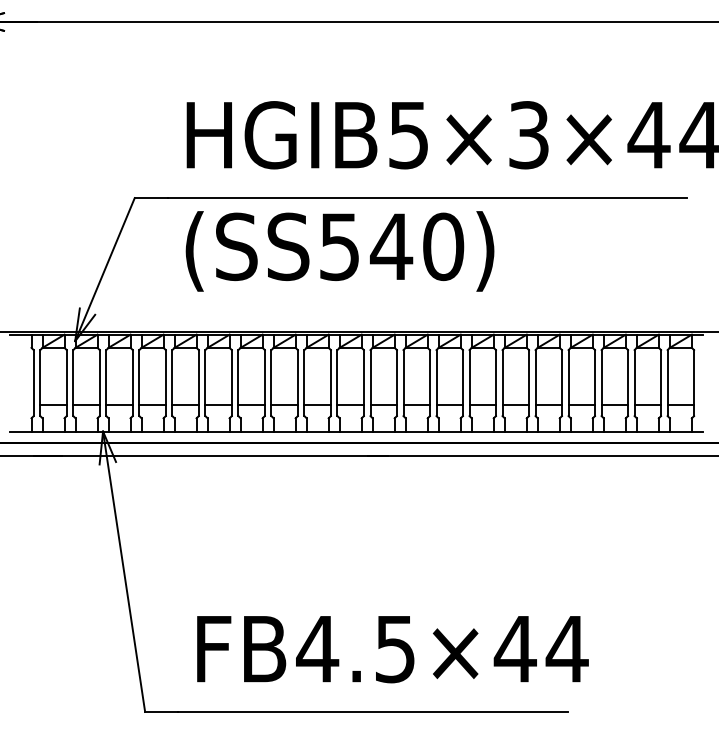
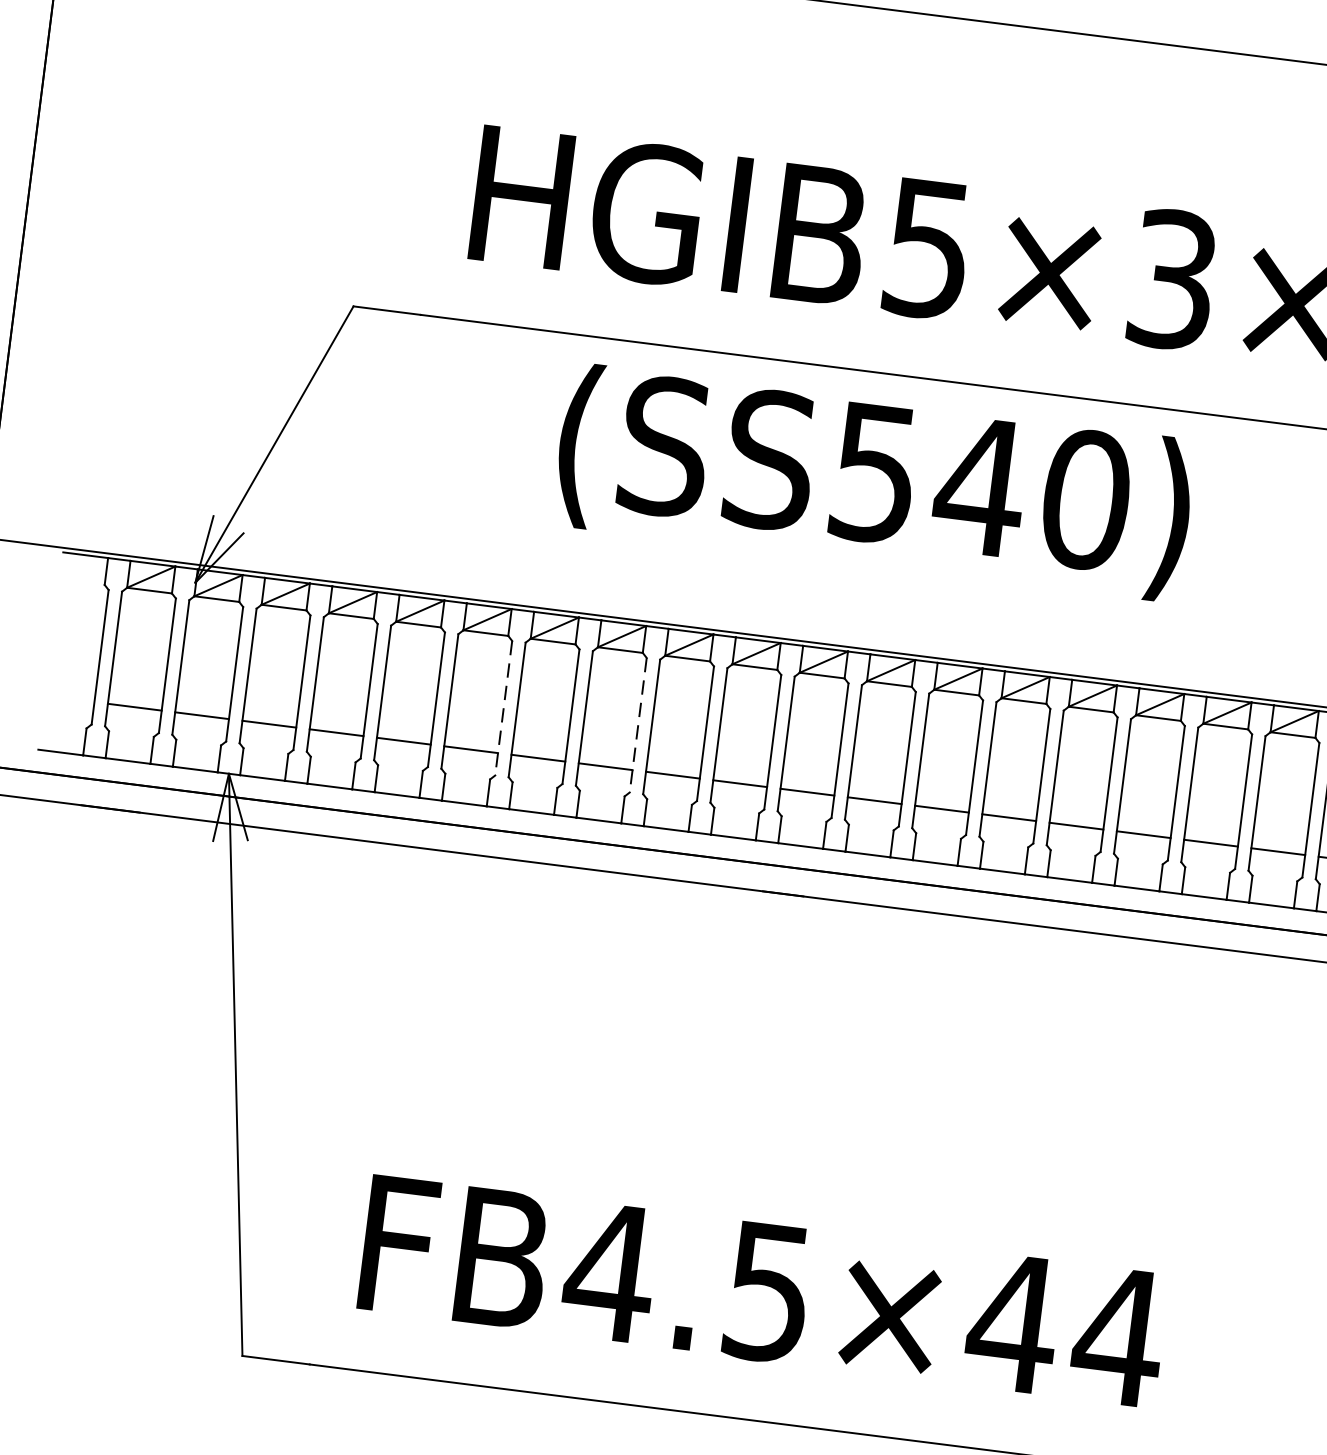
text: (339, 251) -> (873, 482), moved
line: (231, 383) -> (502, 709), solid -> dashed
line: (297, 383) -> (637, 726), solid -> dashed

